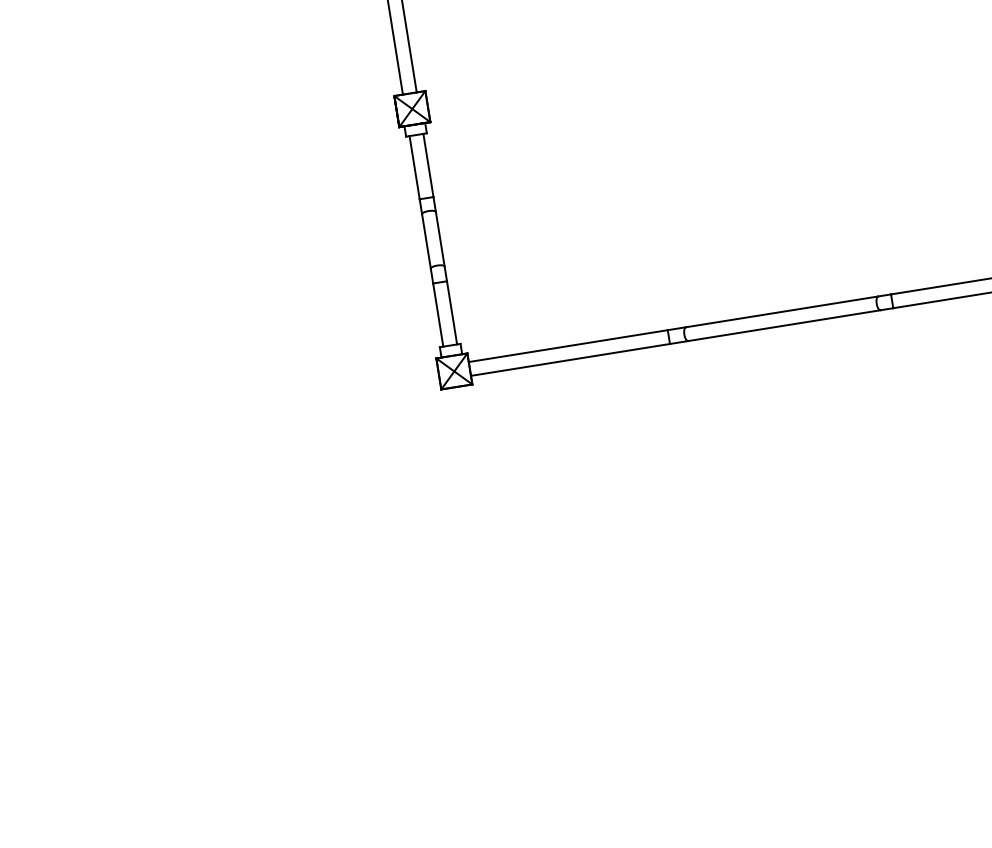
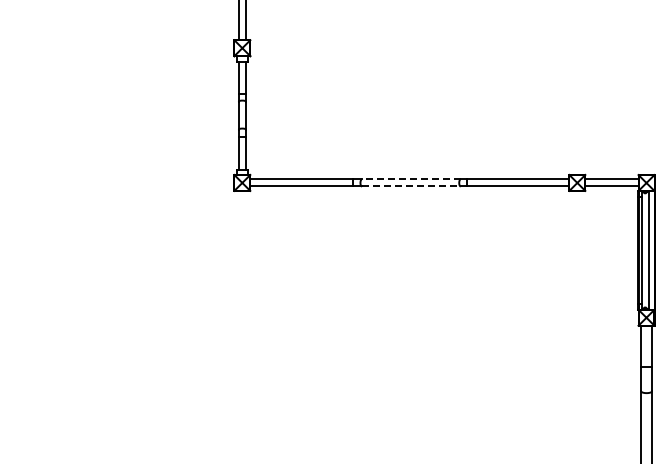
line: (780, 312) -> (410, 179), solid -> dashed
line: (784, 325) -> (411, 186), solid -> dashed

